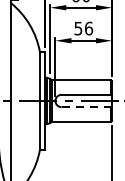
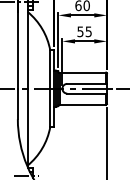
text: (88, 28) -> (88, 31), 56 -> 55
line: (87, 107) -> (87, 93), dashed -> solid

